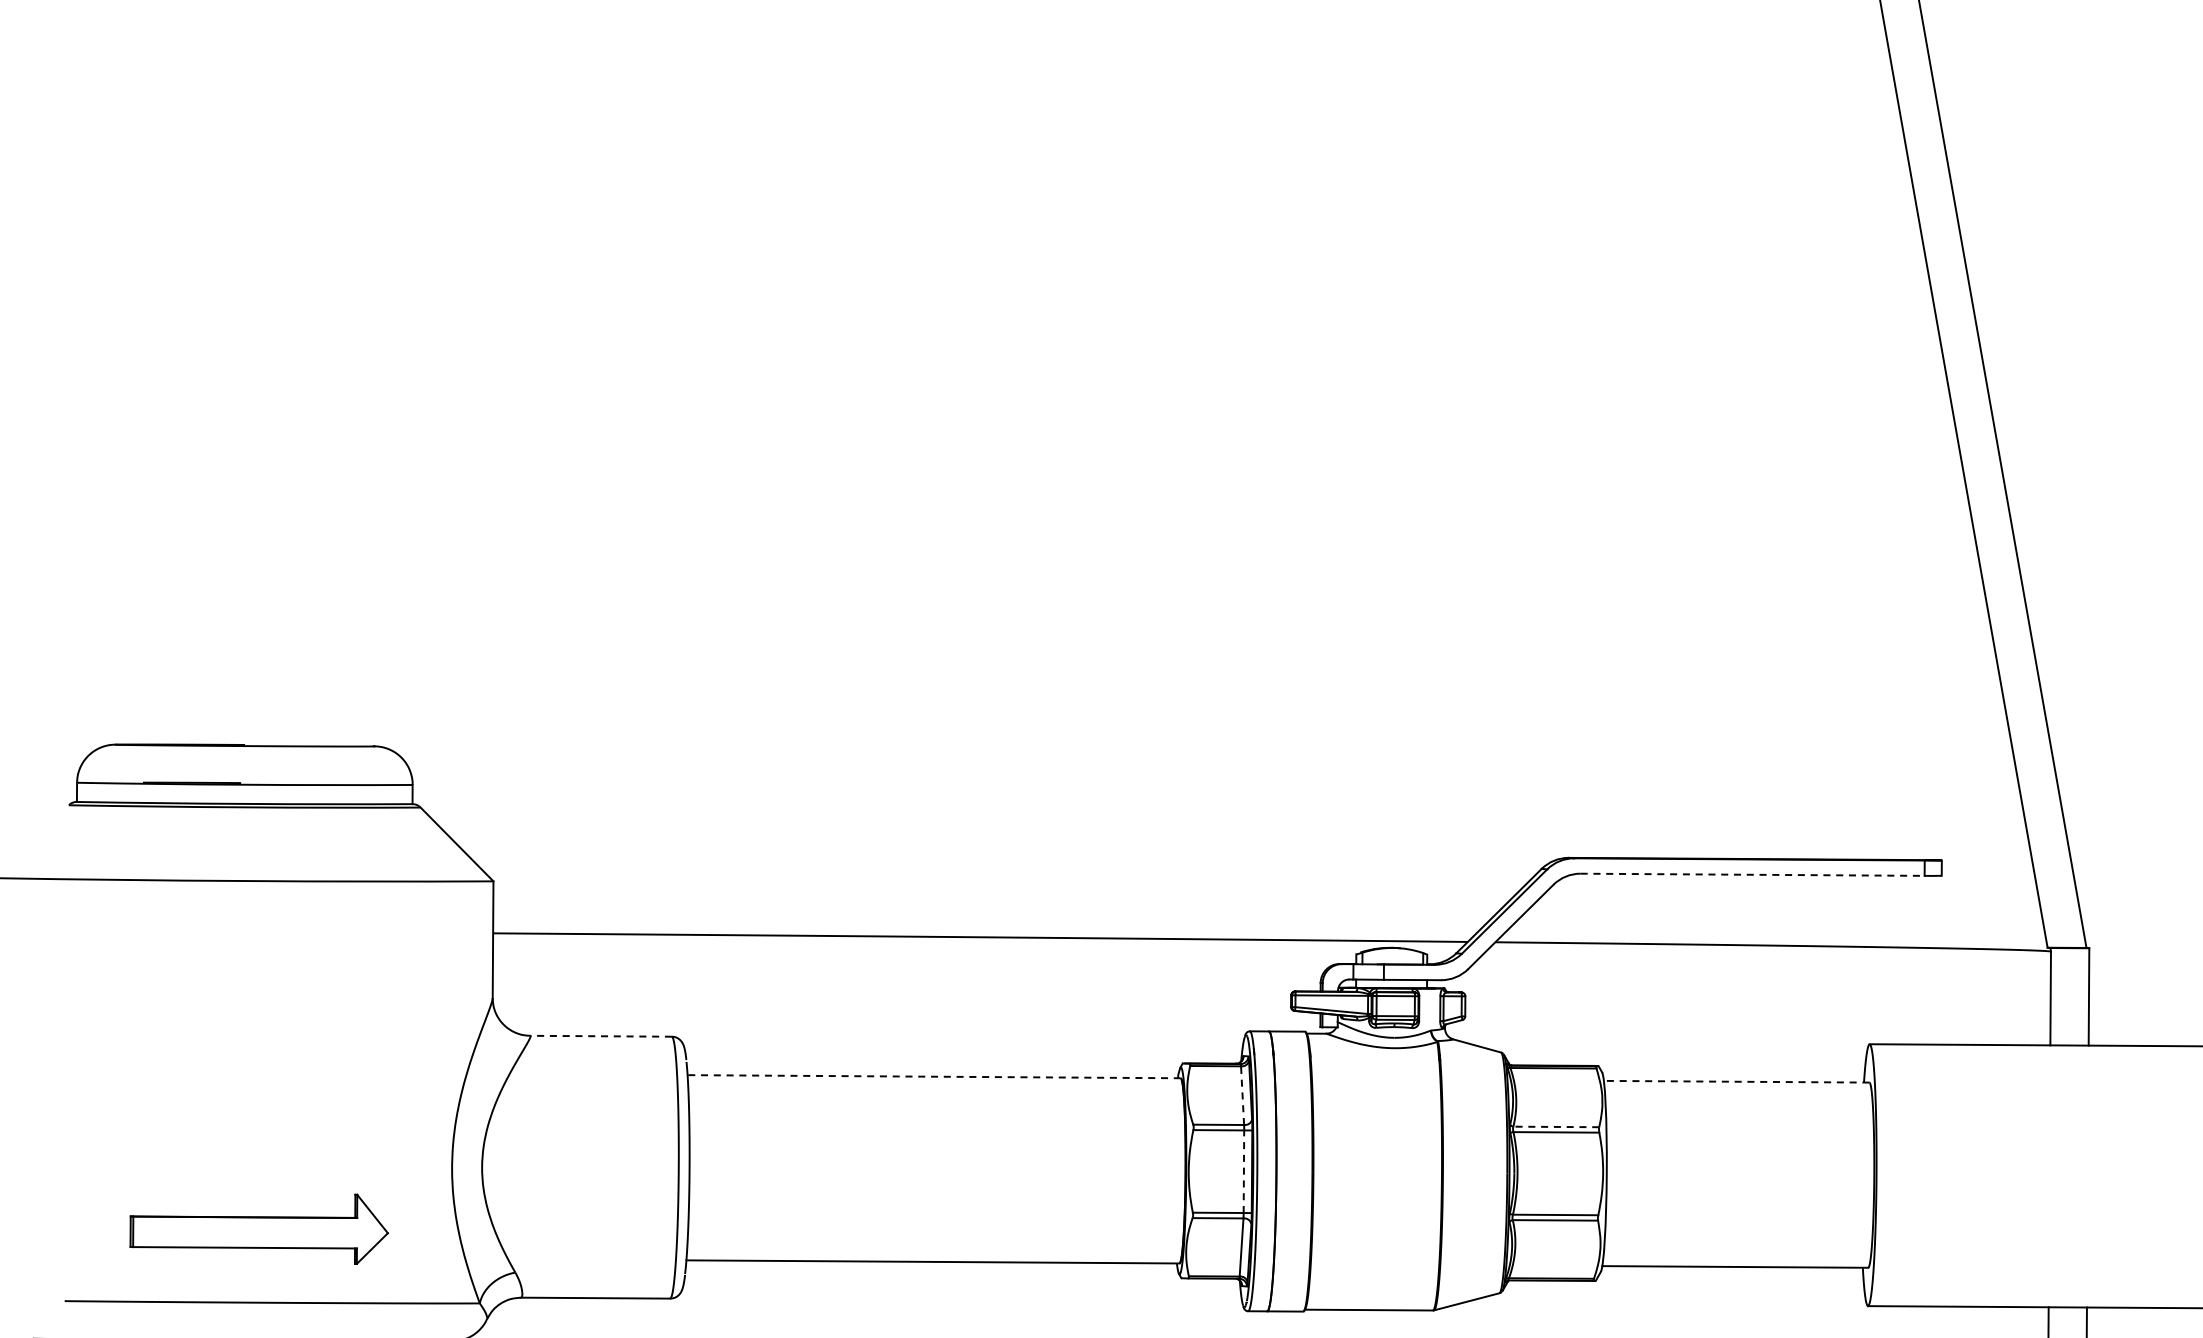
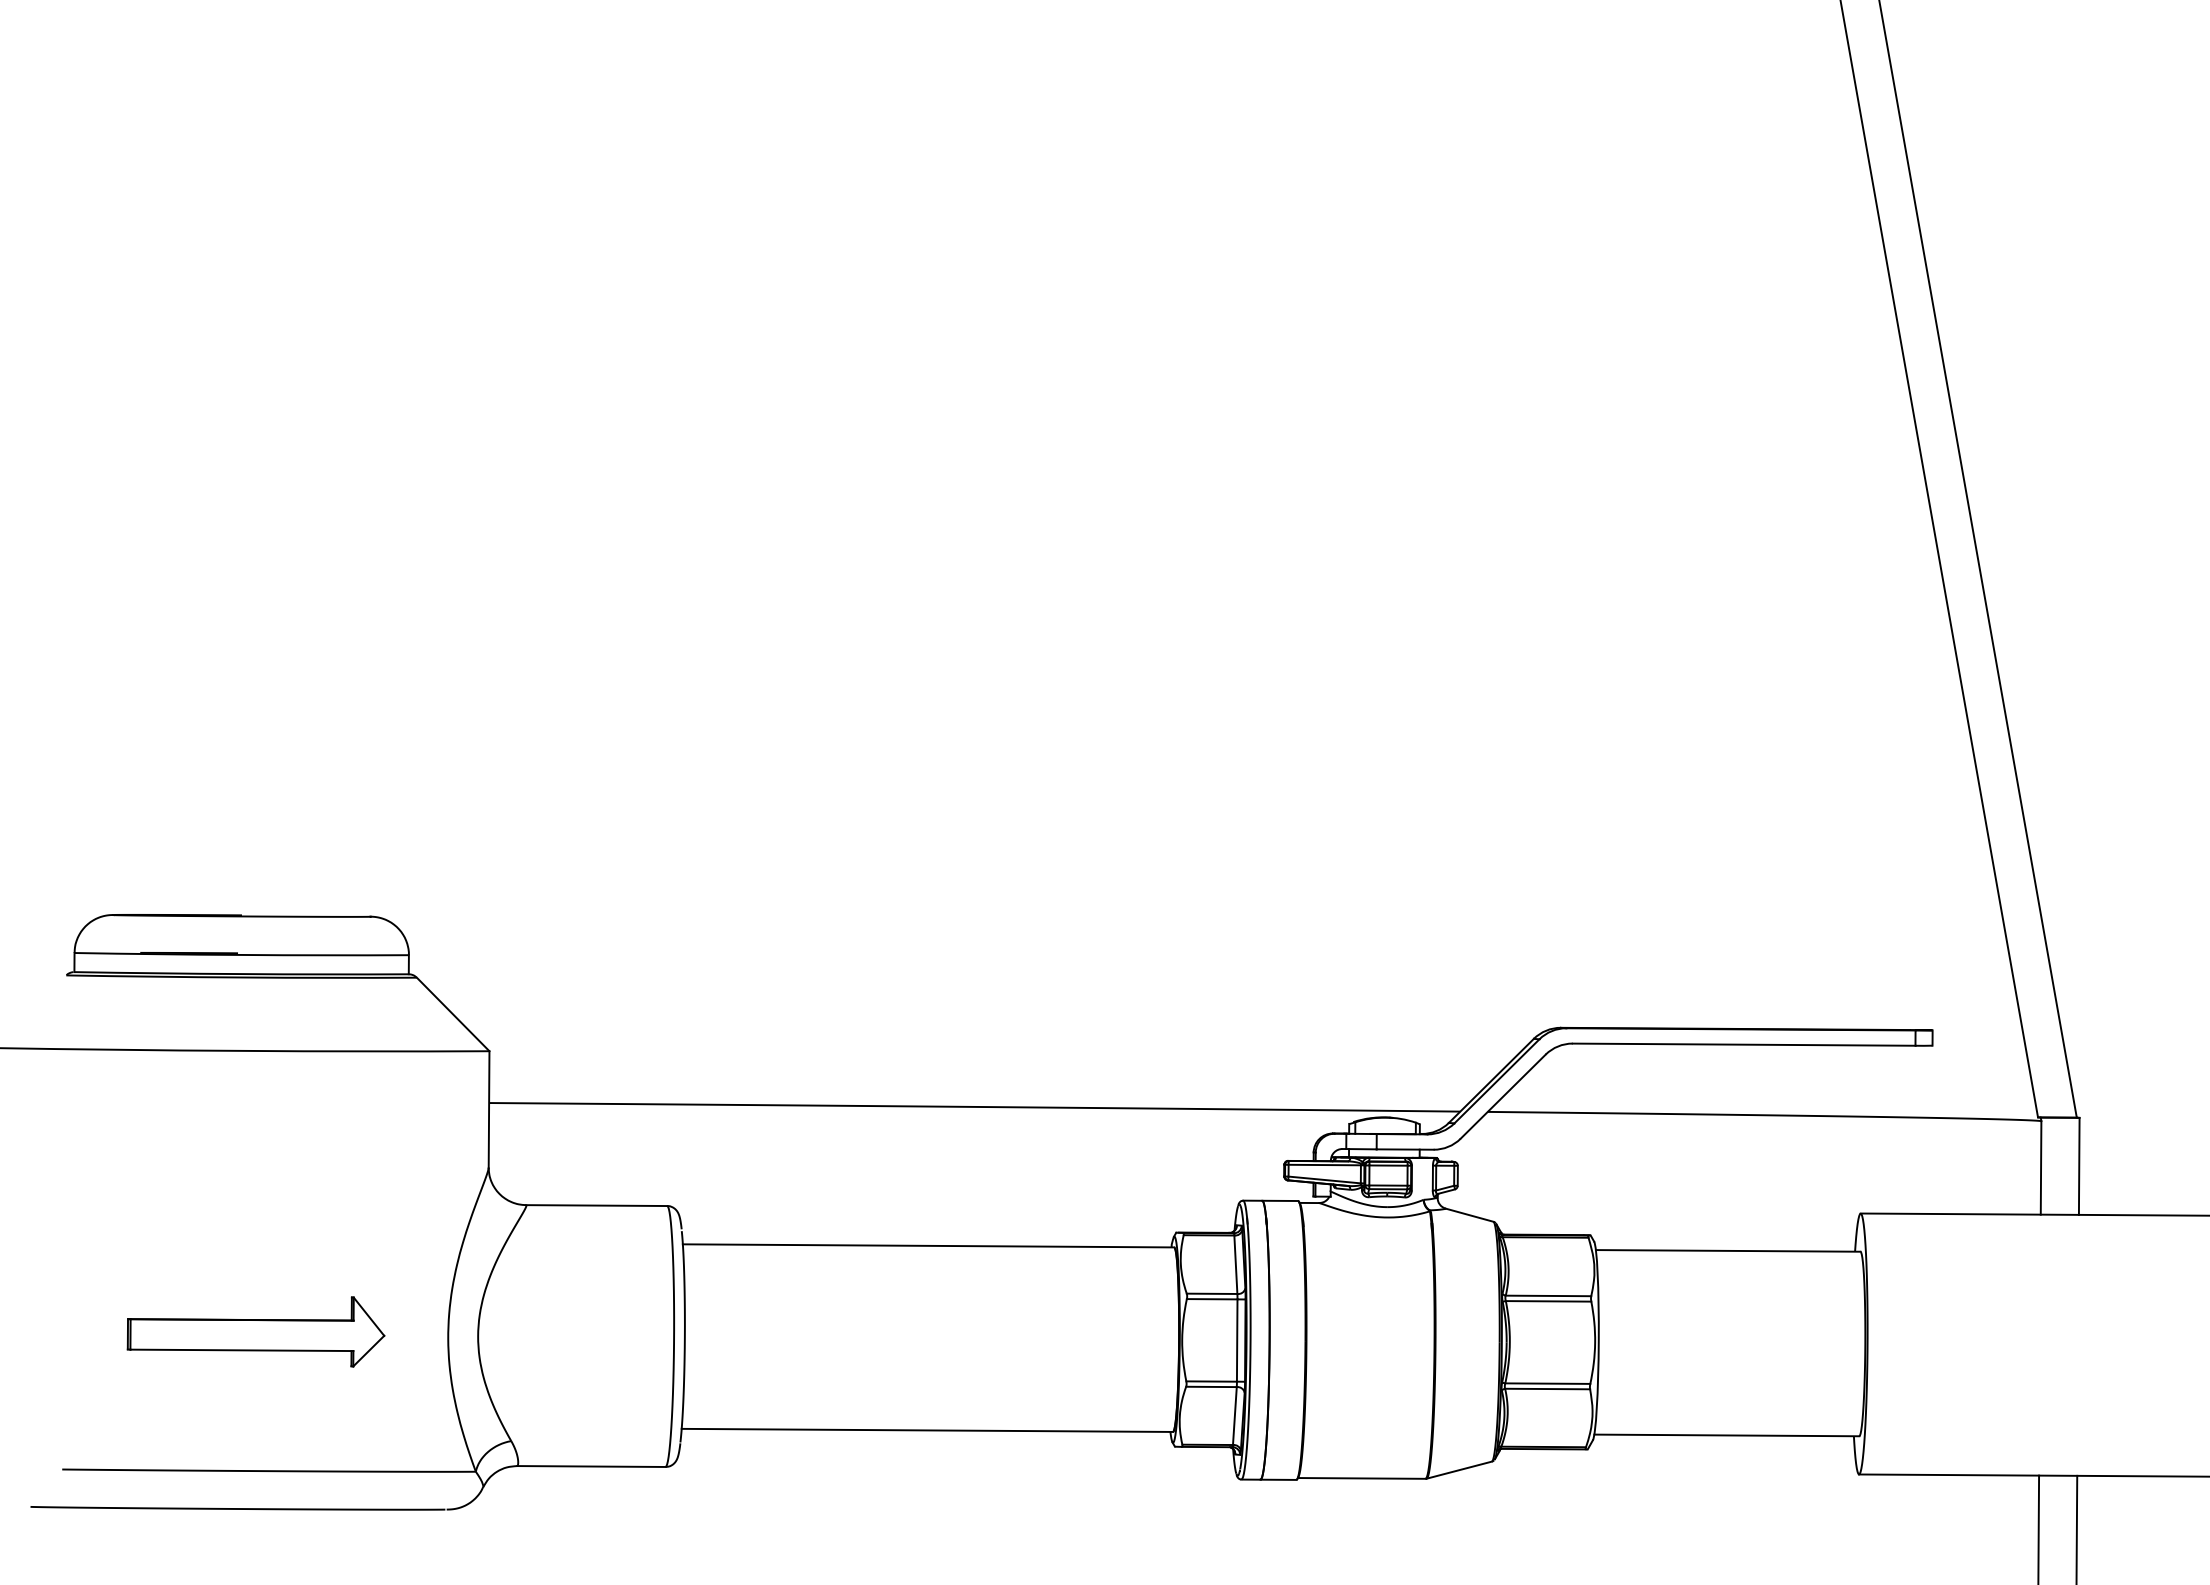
line: (1753, 874) -> (1744, 1044), dashed -> solid
line: (600, 1036) -> (596, 1205), dashed -> solid
line: (934, 1076) -> (928, 1245), dashed -> solid
line: (1735, 1081) -> (1727, 1250), dashed -> solid
line: (1242, 1095) -> (1235, 1264), dashed -> solid
line: (1556, 1126) -> (1548, 1295), dashed -> solid
line: (1244, 1171) -> (1237, 1340), dashed -> solid
part: (258, 1228) -> (255, 1331), moved

